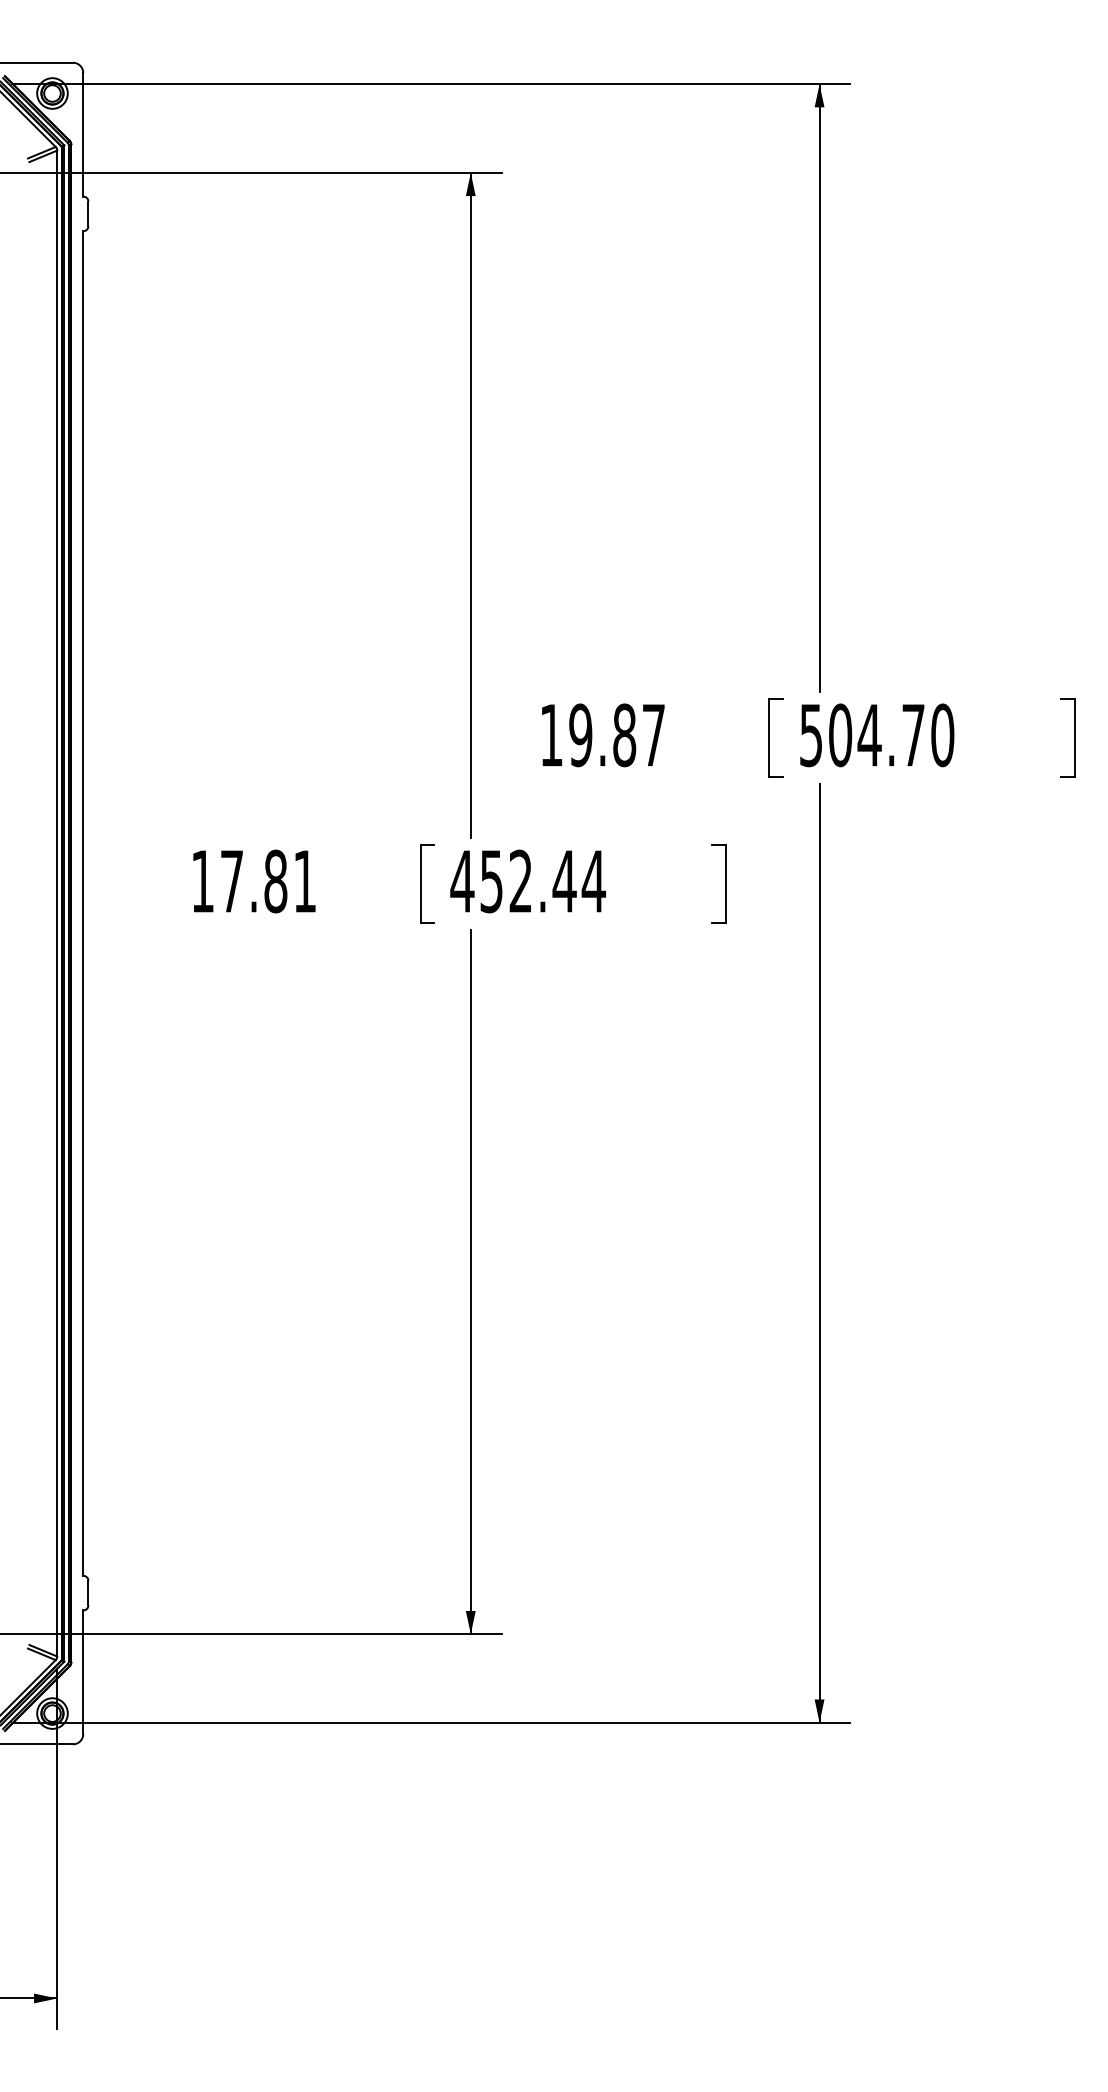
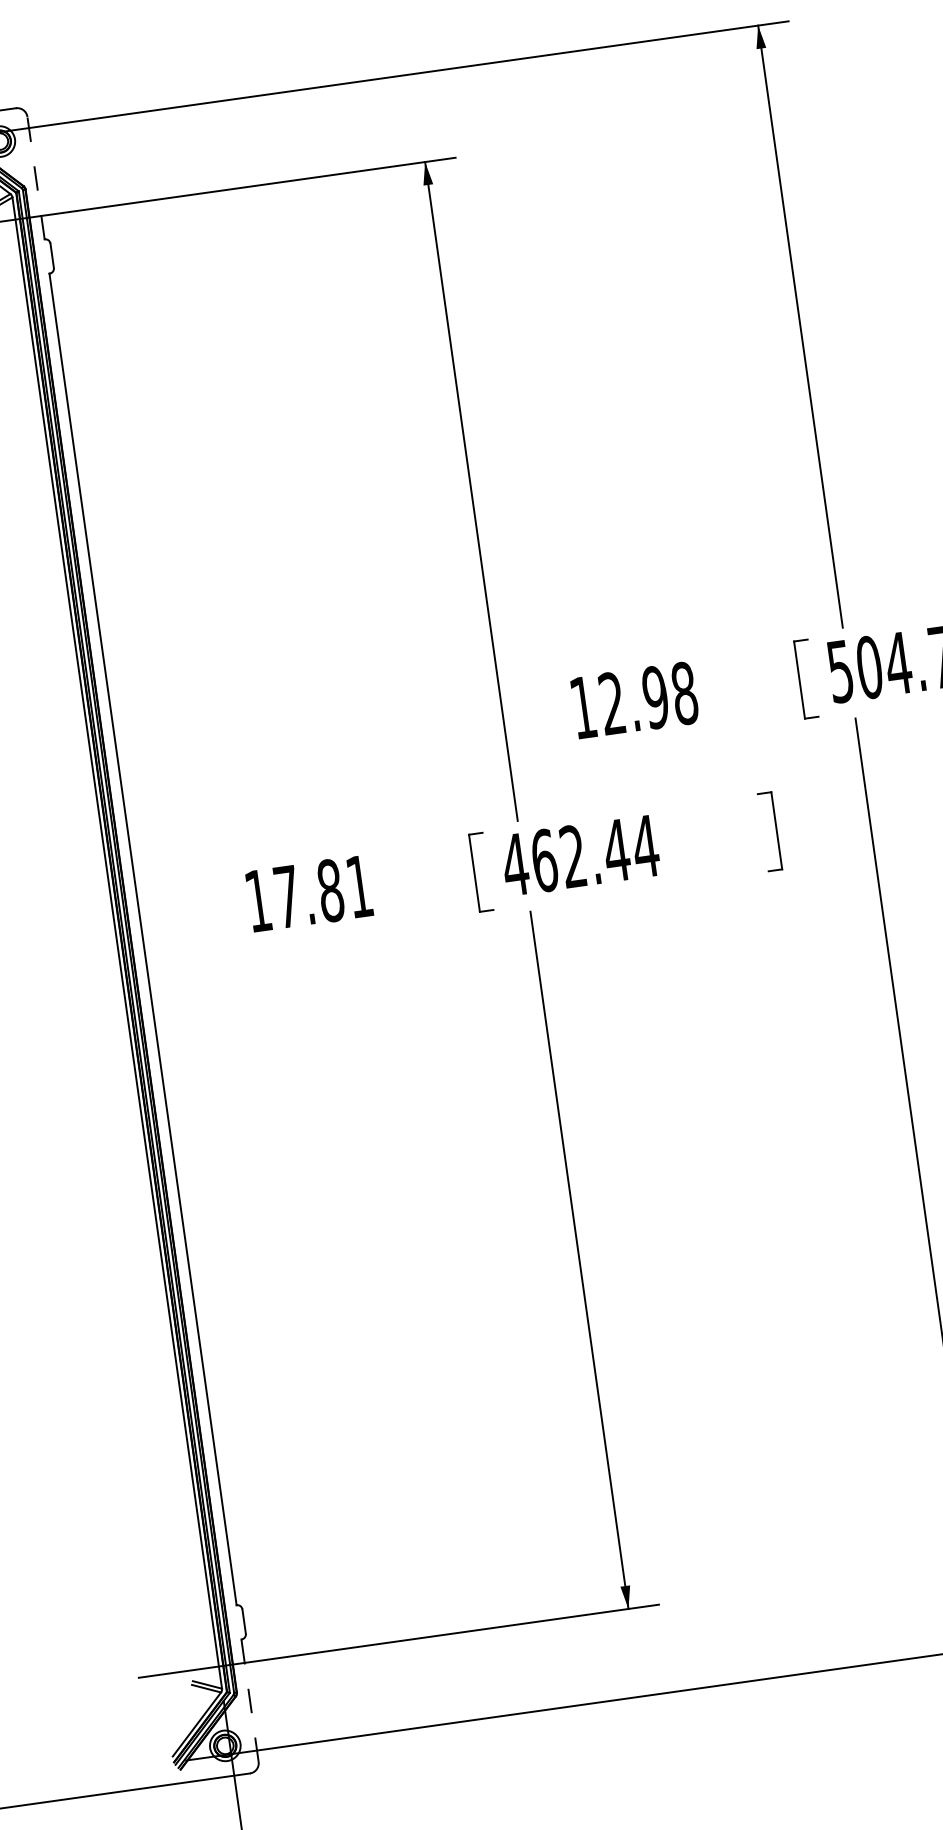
line: (83, 134) -> (36, 177), solid -> dashed
text: (617, 735) -> (648, 698), 19.87 -> 12.98
text: (491, 881) -> (544, 860), 452.44 -> 462.44
line: (83, 1672) -> (250, 1700), solid -> dashed

